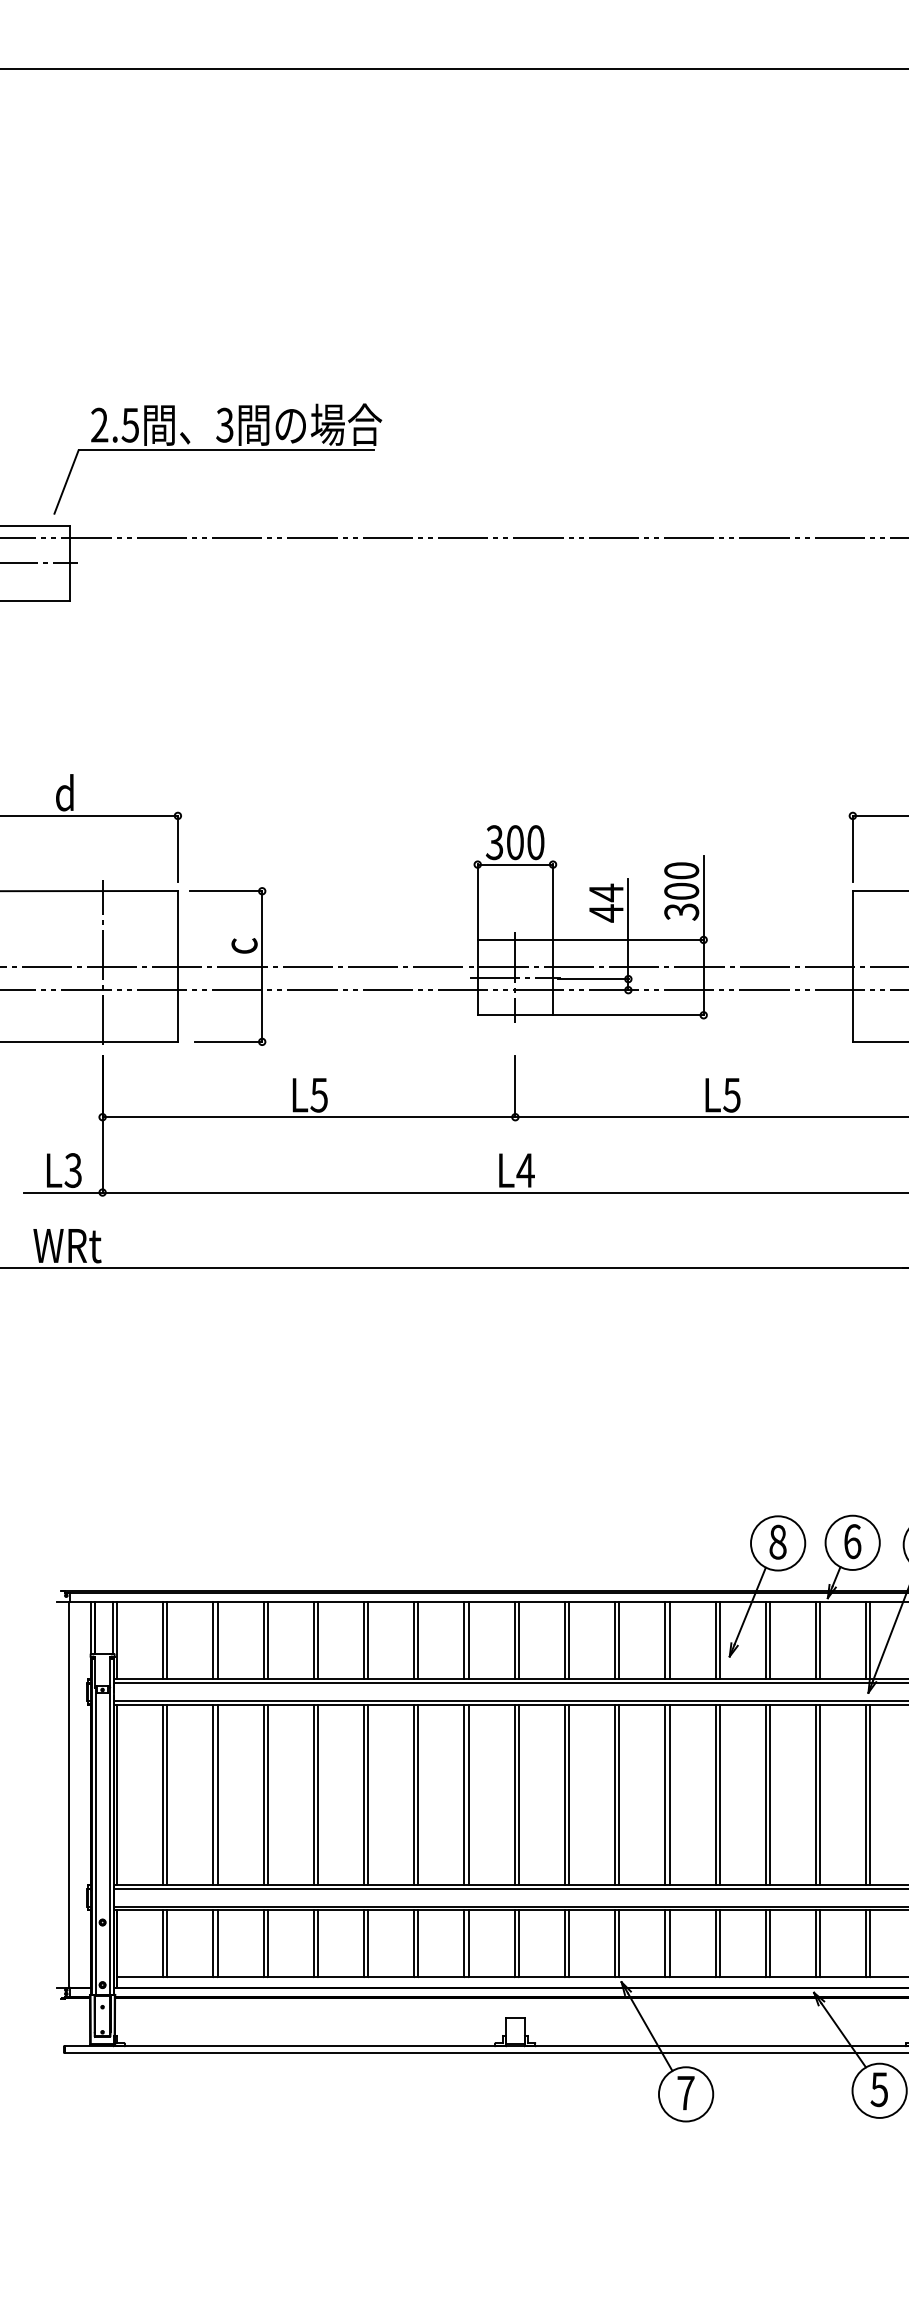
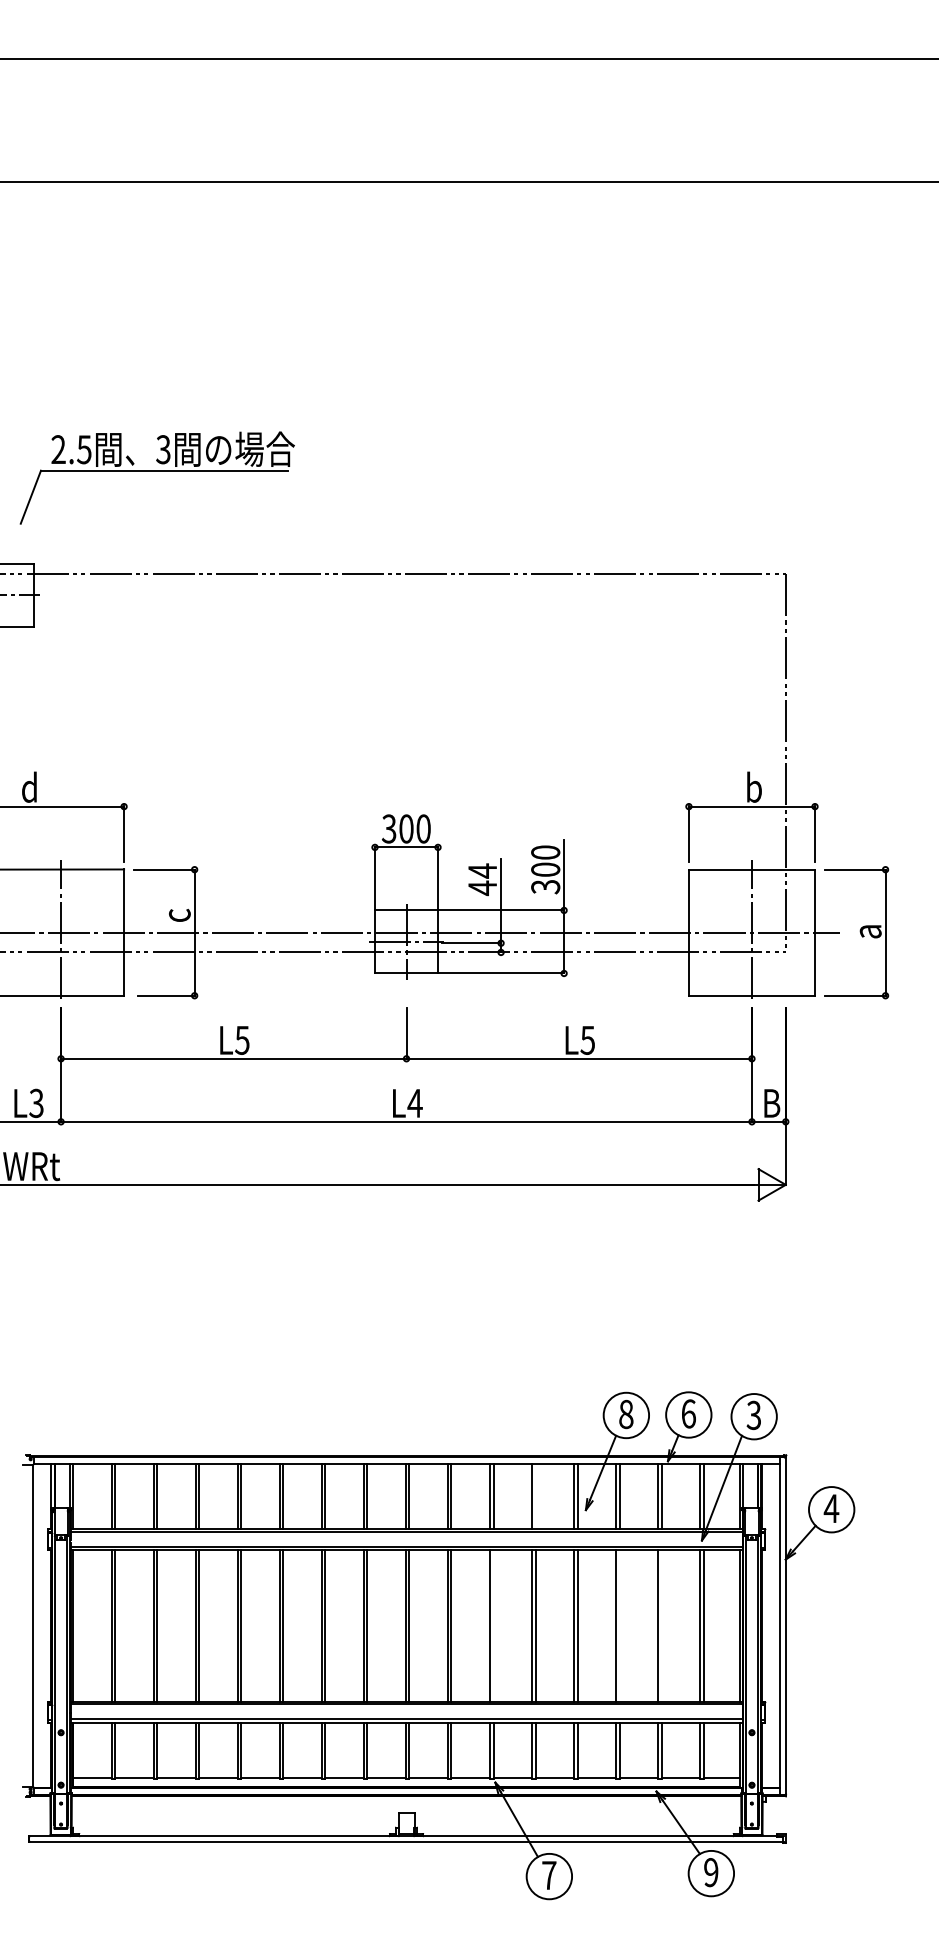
part: (216, 458) -> (156, 477), moved
line: (669, 1640) -> (535, 1496), removed
line: (619, 1794) -> (493, 1625), removed
line: (769, 1794) -> (619, 1625), removed
line: (820, 1794) -> (661, 1625), removed
text: (878, 2089) -> (710, 1872), 5 -> 9

